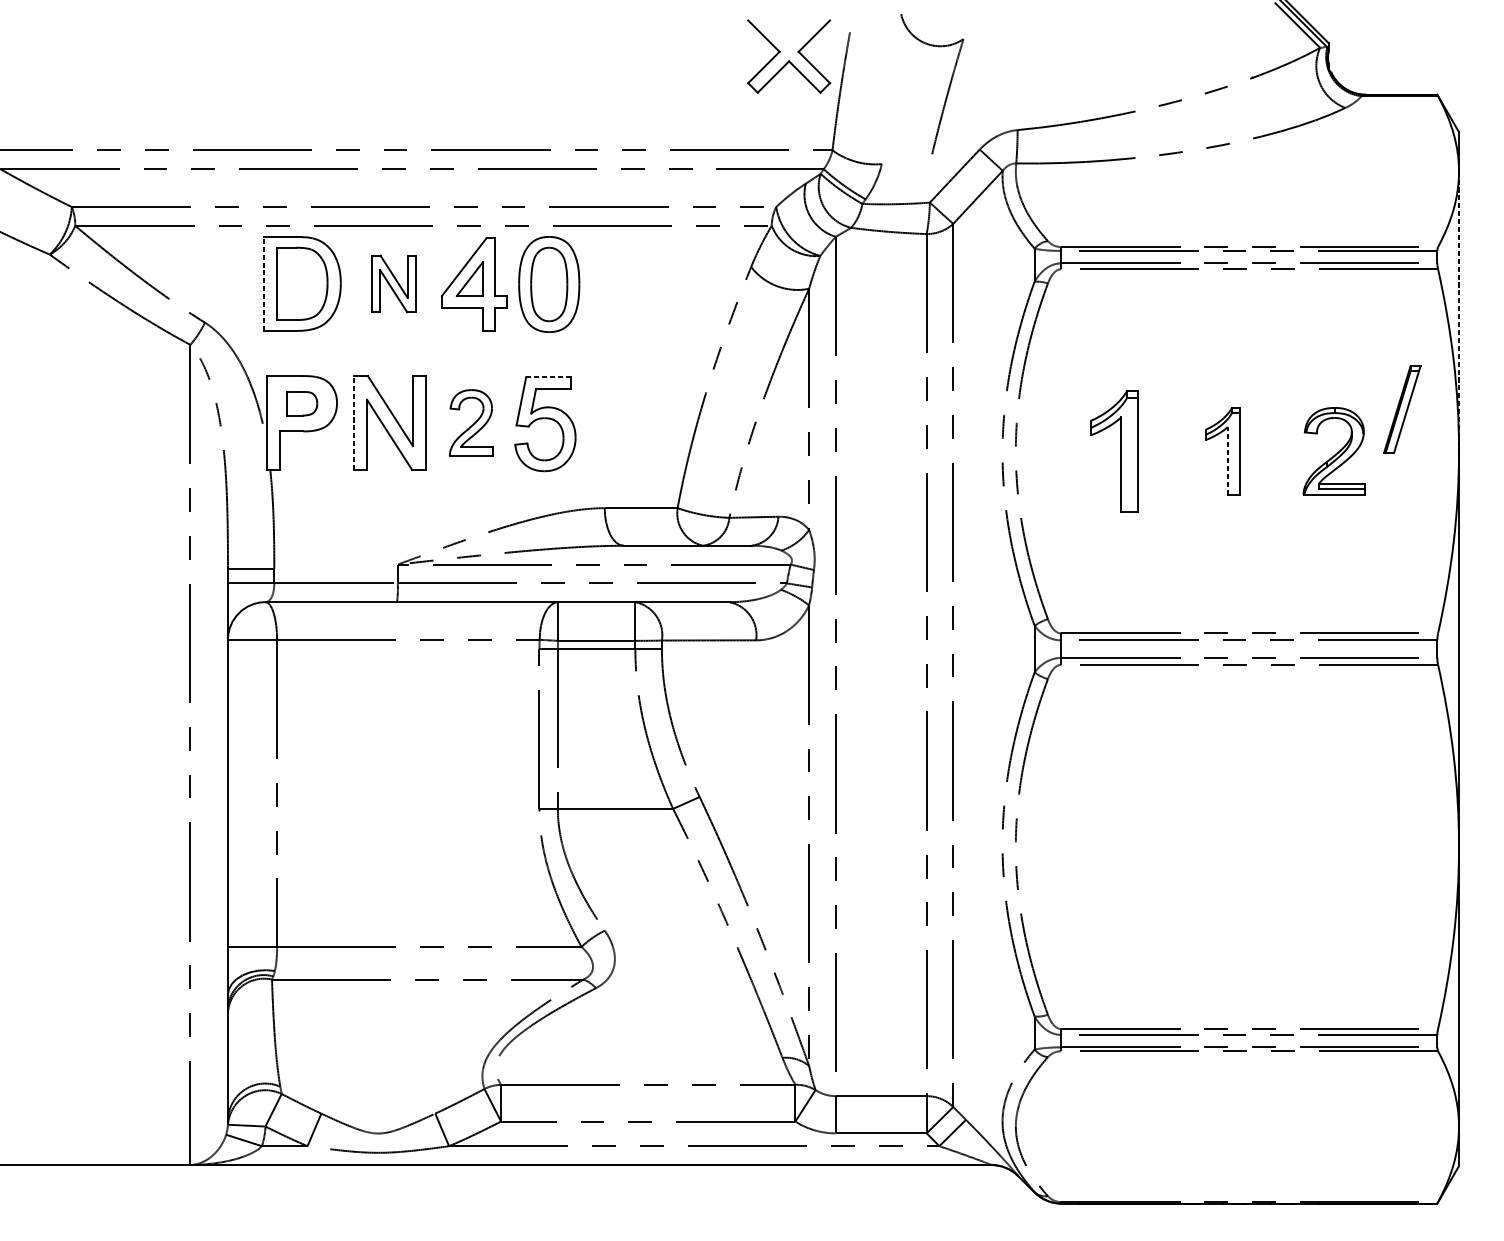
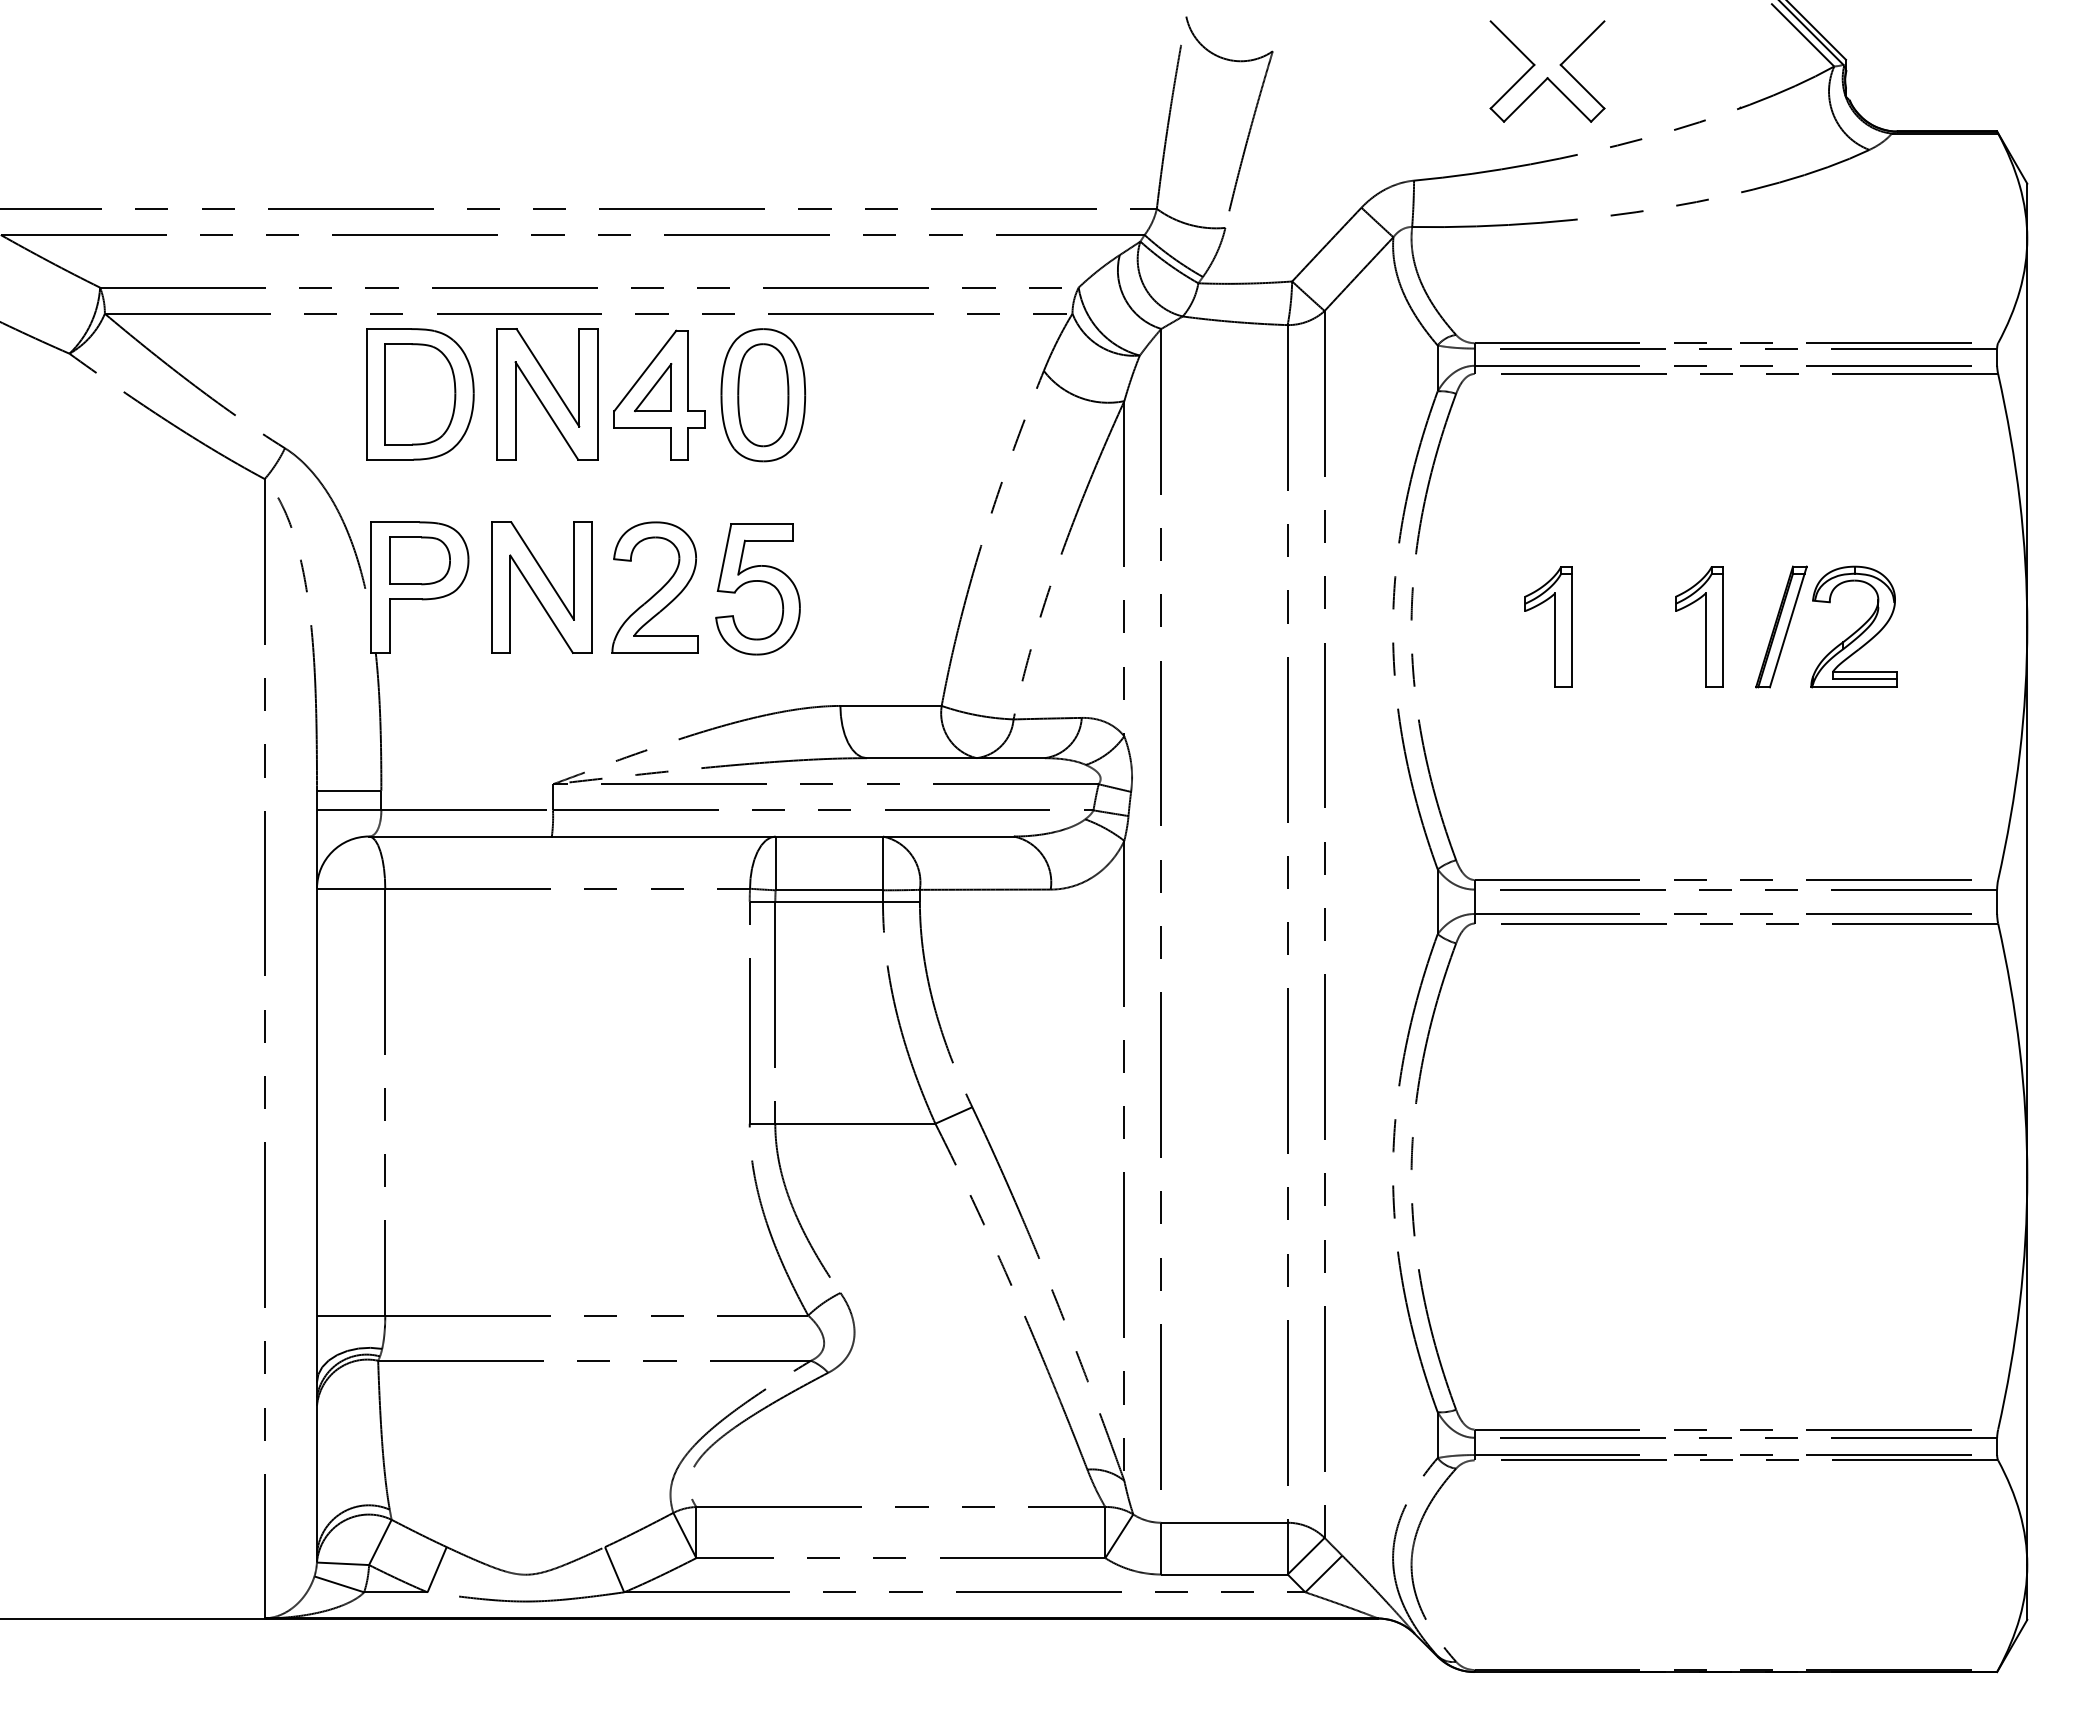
part: (789, 56) -> (1547, 71), moved
part: (948, 88) -> (1251, 120), moved
line: (263, 283) -> (366, 393), dashed -> solid
part: (393, 283) -> (547, 394), size x1.67
line: (1459, 312) -> (2027, 433), dashed -> solid
line: (548, 377) -> (762, 524), dashed -> solid
part: (301, 403) -> (419, 560), size x1.43
part: (1402, 409) -> (1781, 626), moved
line: (353, 422) -> (491, 587), dashed -> solid
part: (470, 422) -> (654, 587), size x1.43
part: (1114, 450) -> (1548, 626), size x0.71
line: (1227, 461) -> (1705, 640), dashed -> solid

